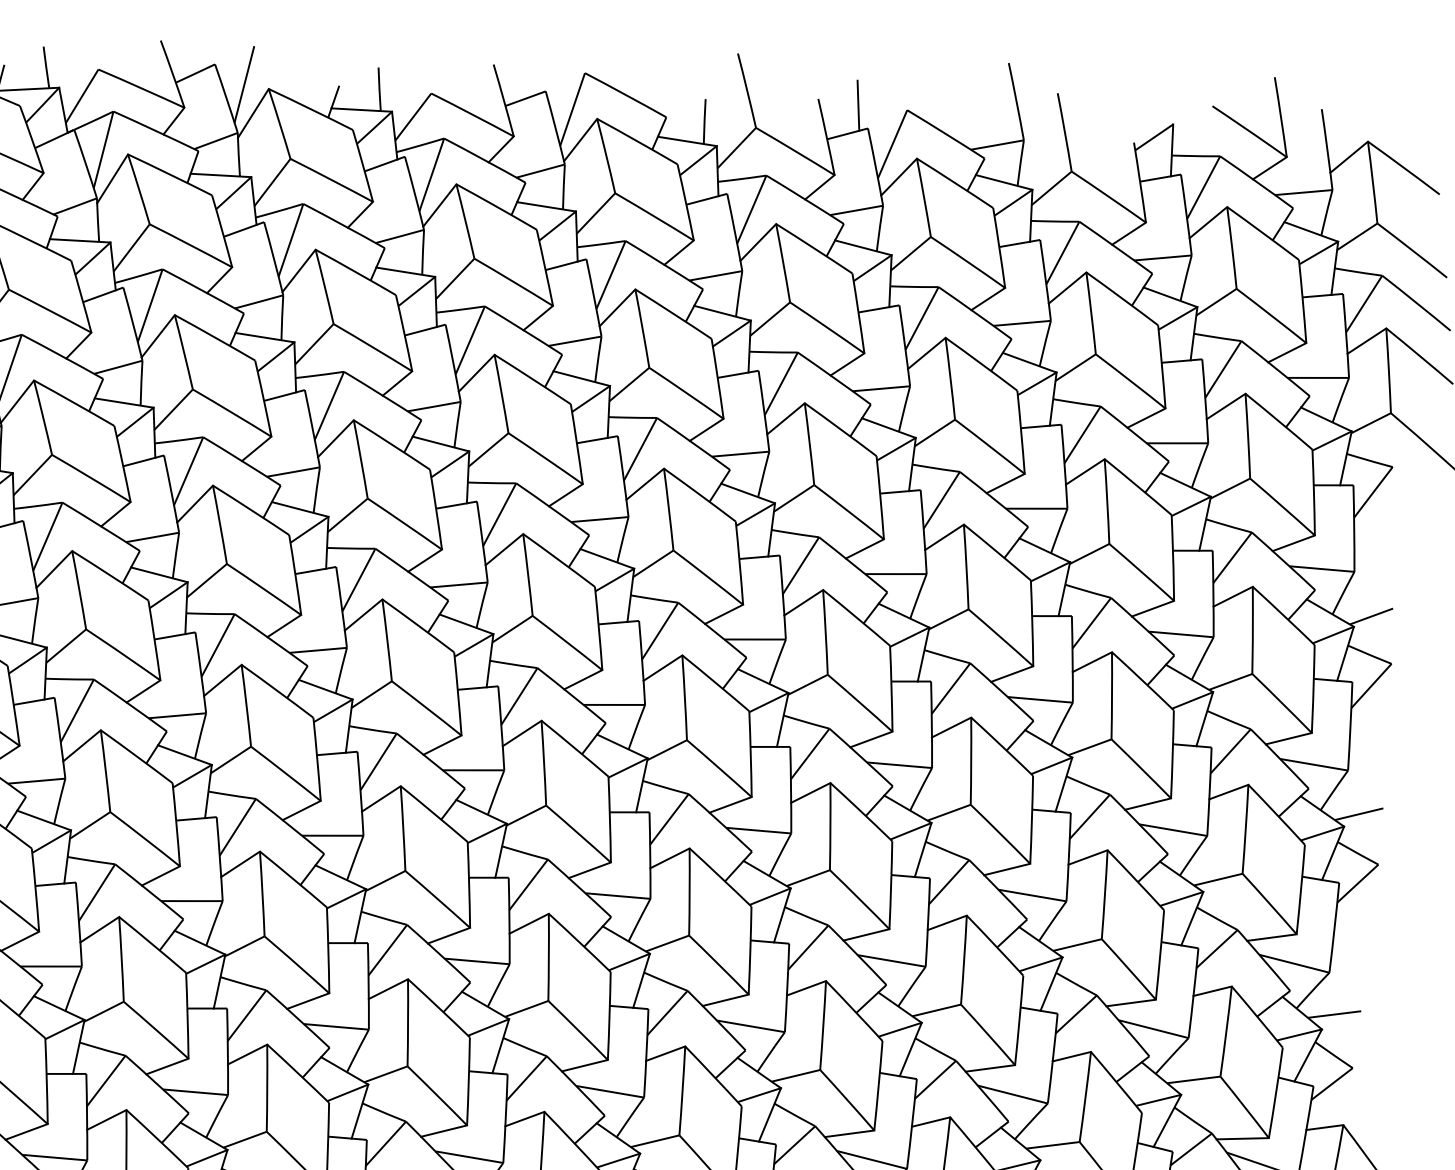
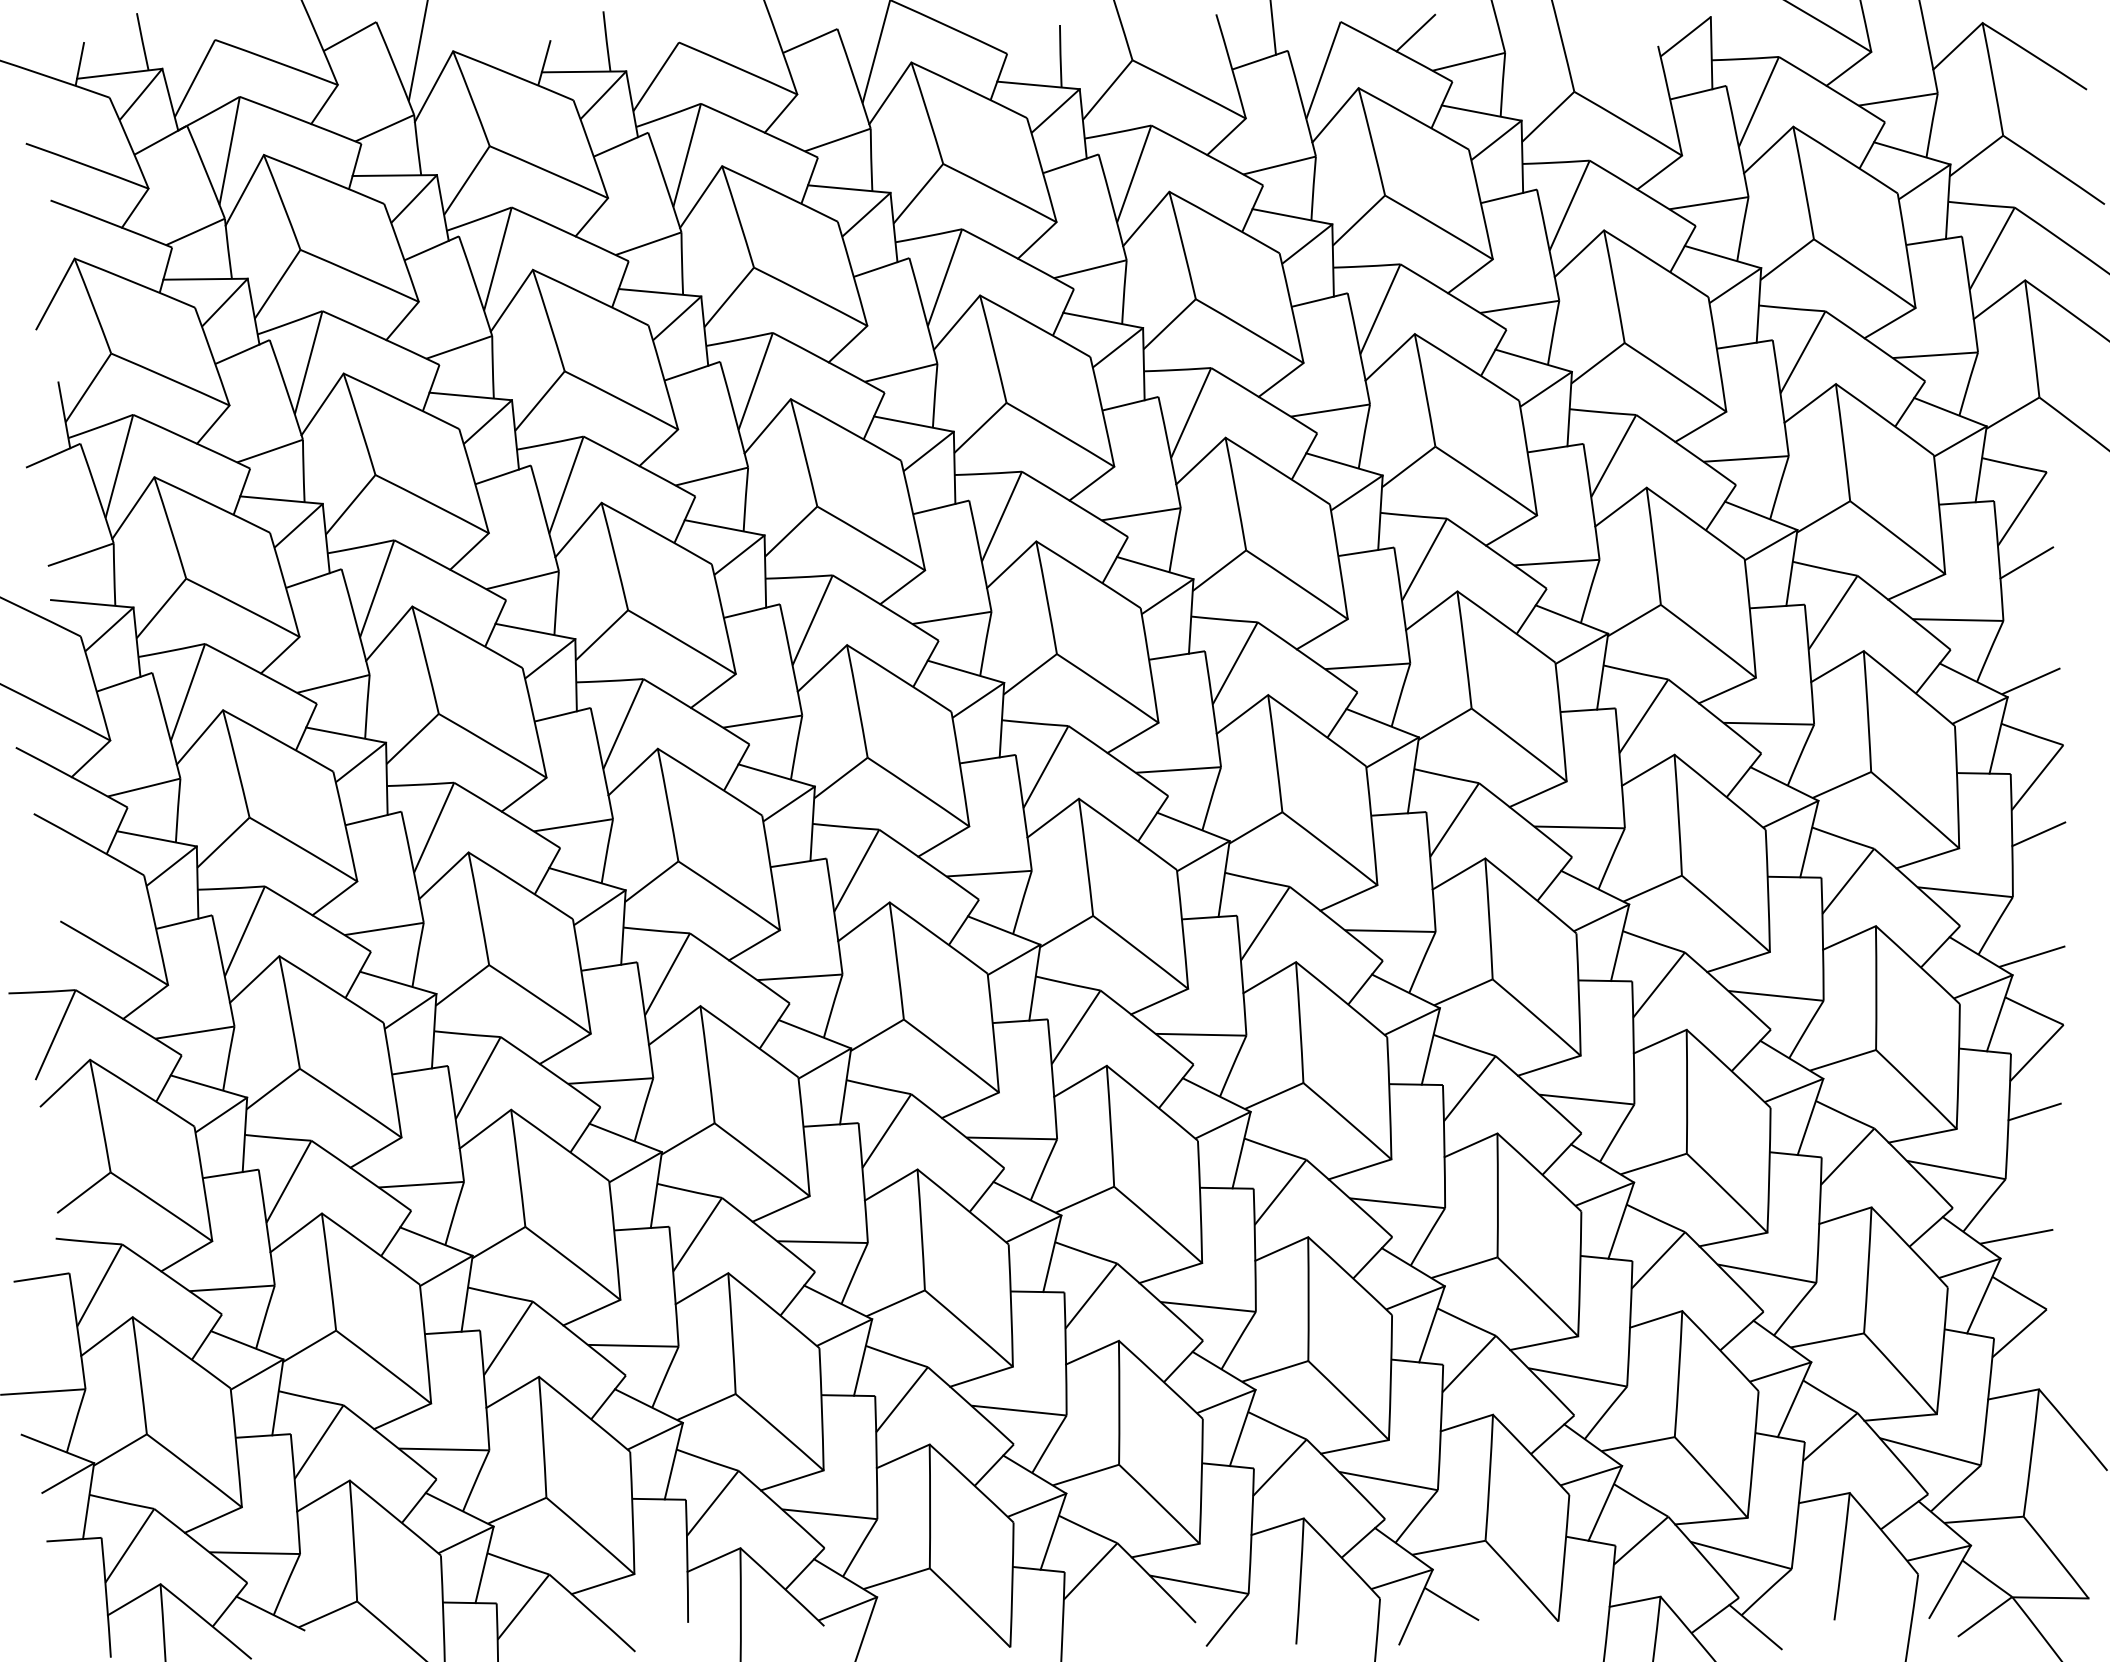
line: (960, 121) -> (1415, 32), added
line: (1373, 531) -> (2026, 562), added
line: (1369, 726) -> (2038, 834), added
line: (1353, 925) -> (2034, 1111), added

